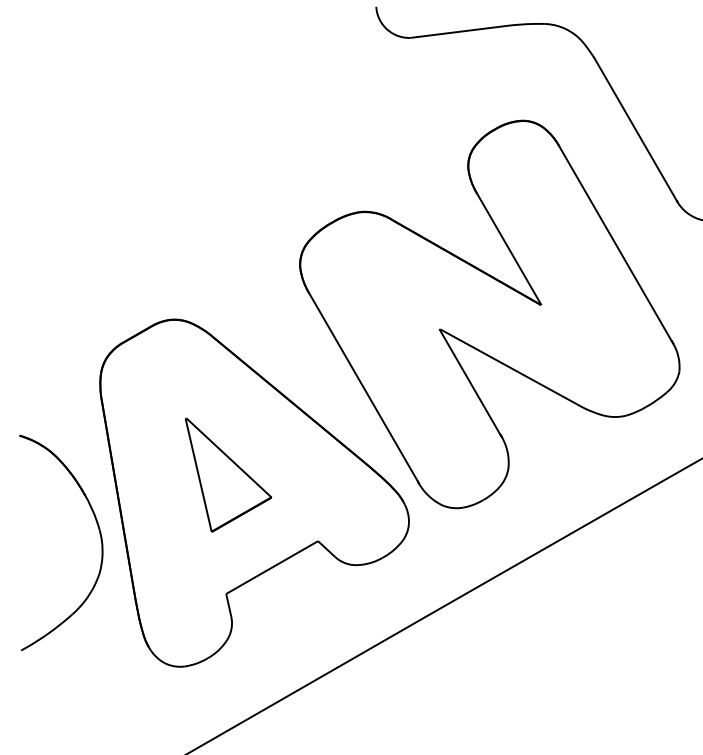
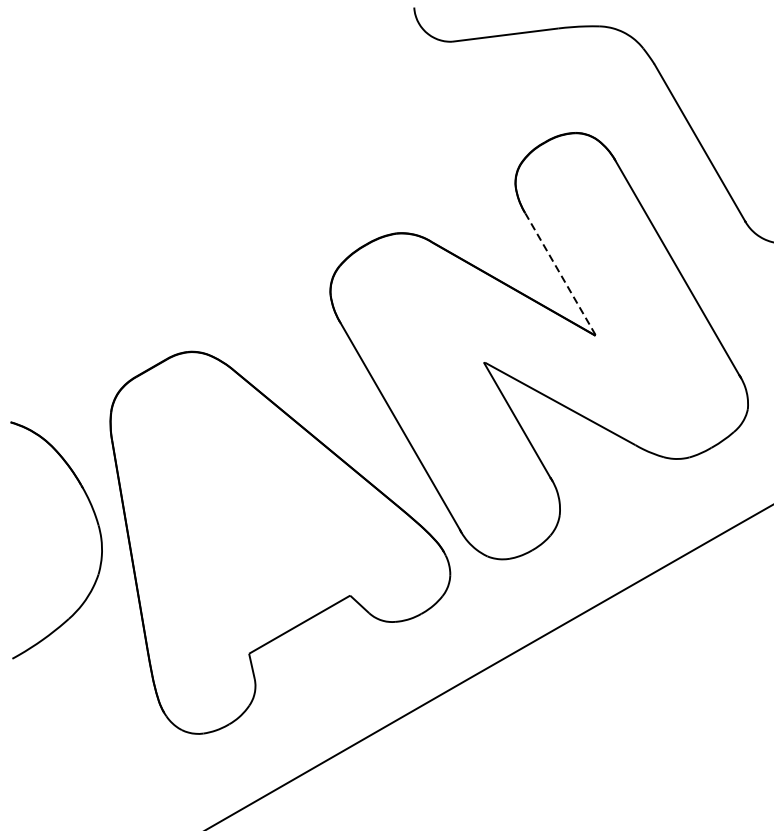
line: (509, 249) -> (560, 274), solid -> dashed
part: (227, 474) -> (250, 522), removed
part: (99, 534) -> (98, 531), moved

